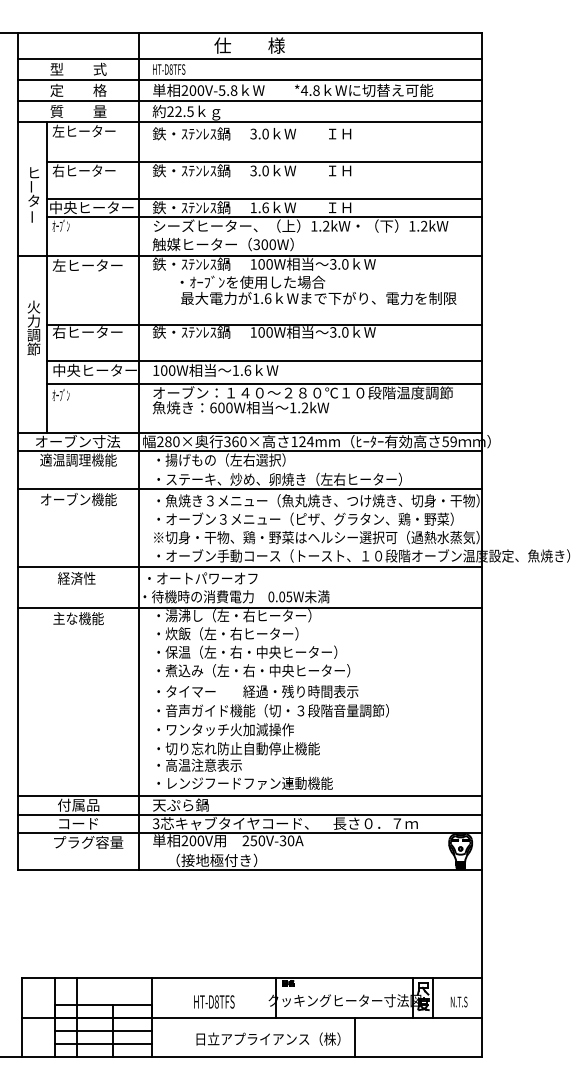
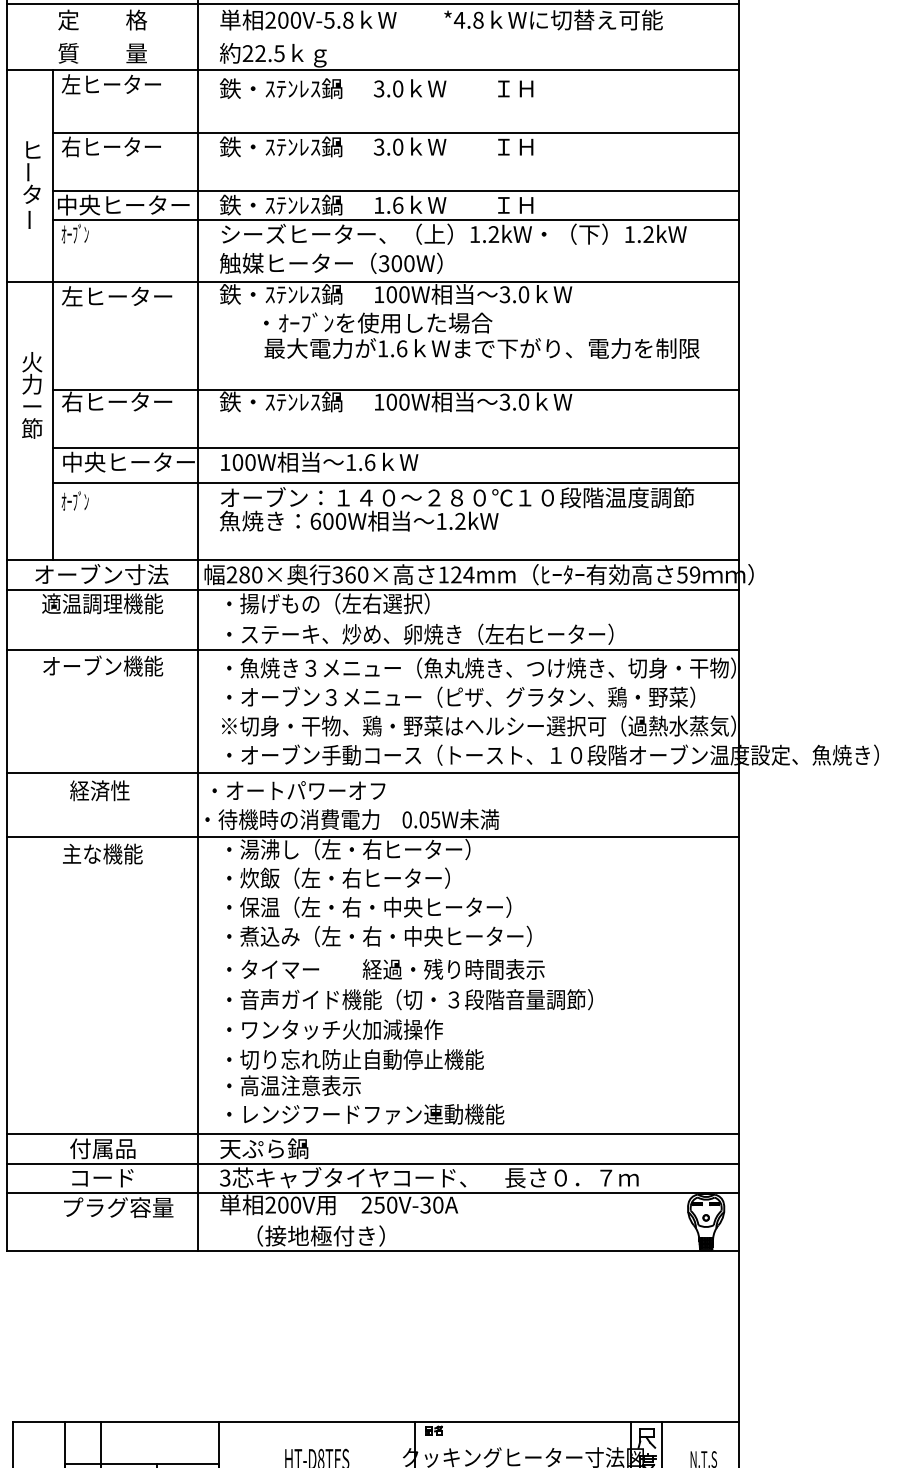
line: (249, 101) -> (372, 37), removed
text: (33, 335) -> (31, 407), 調 -> ー

